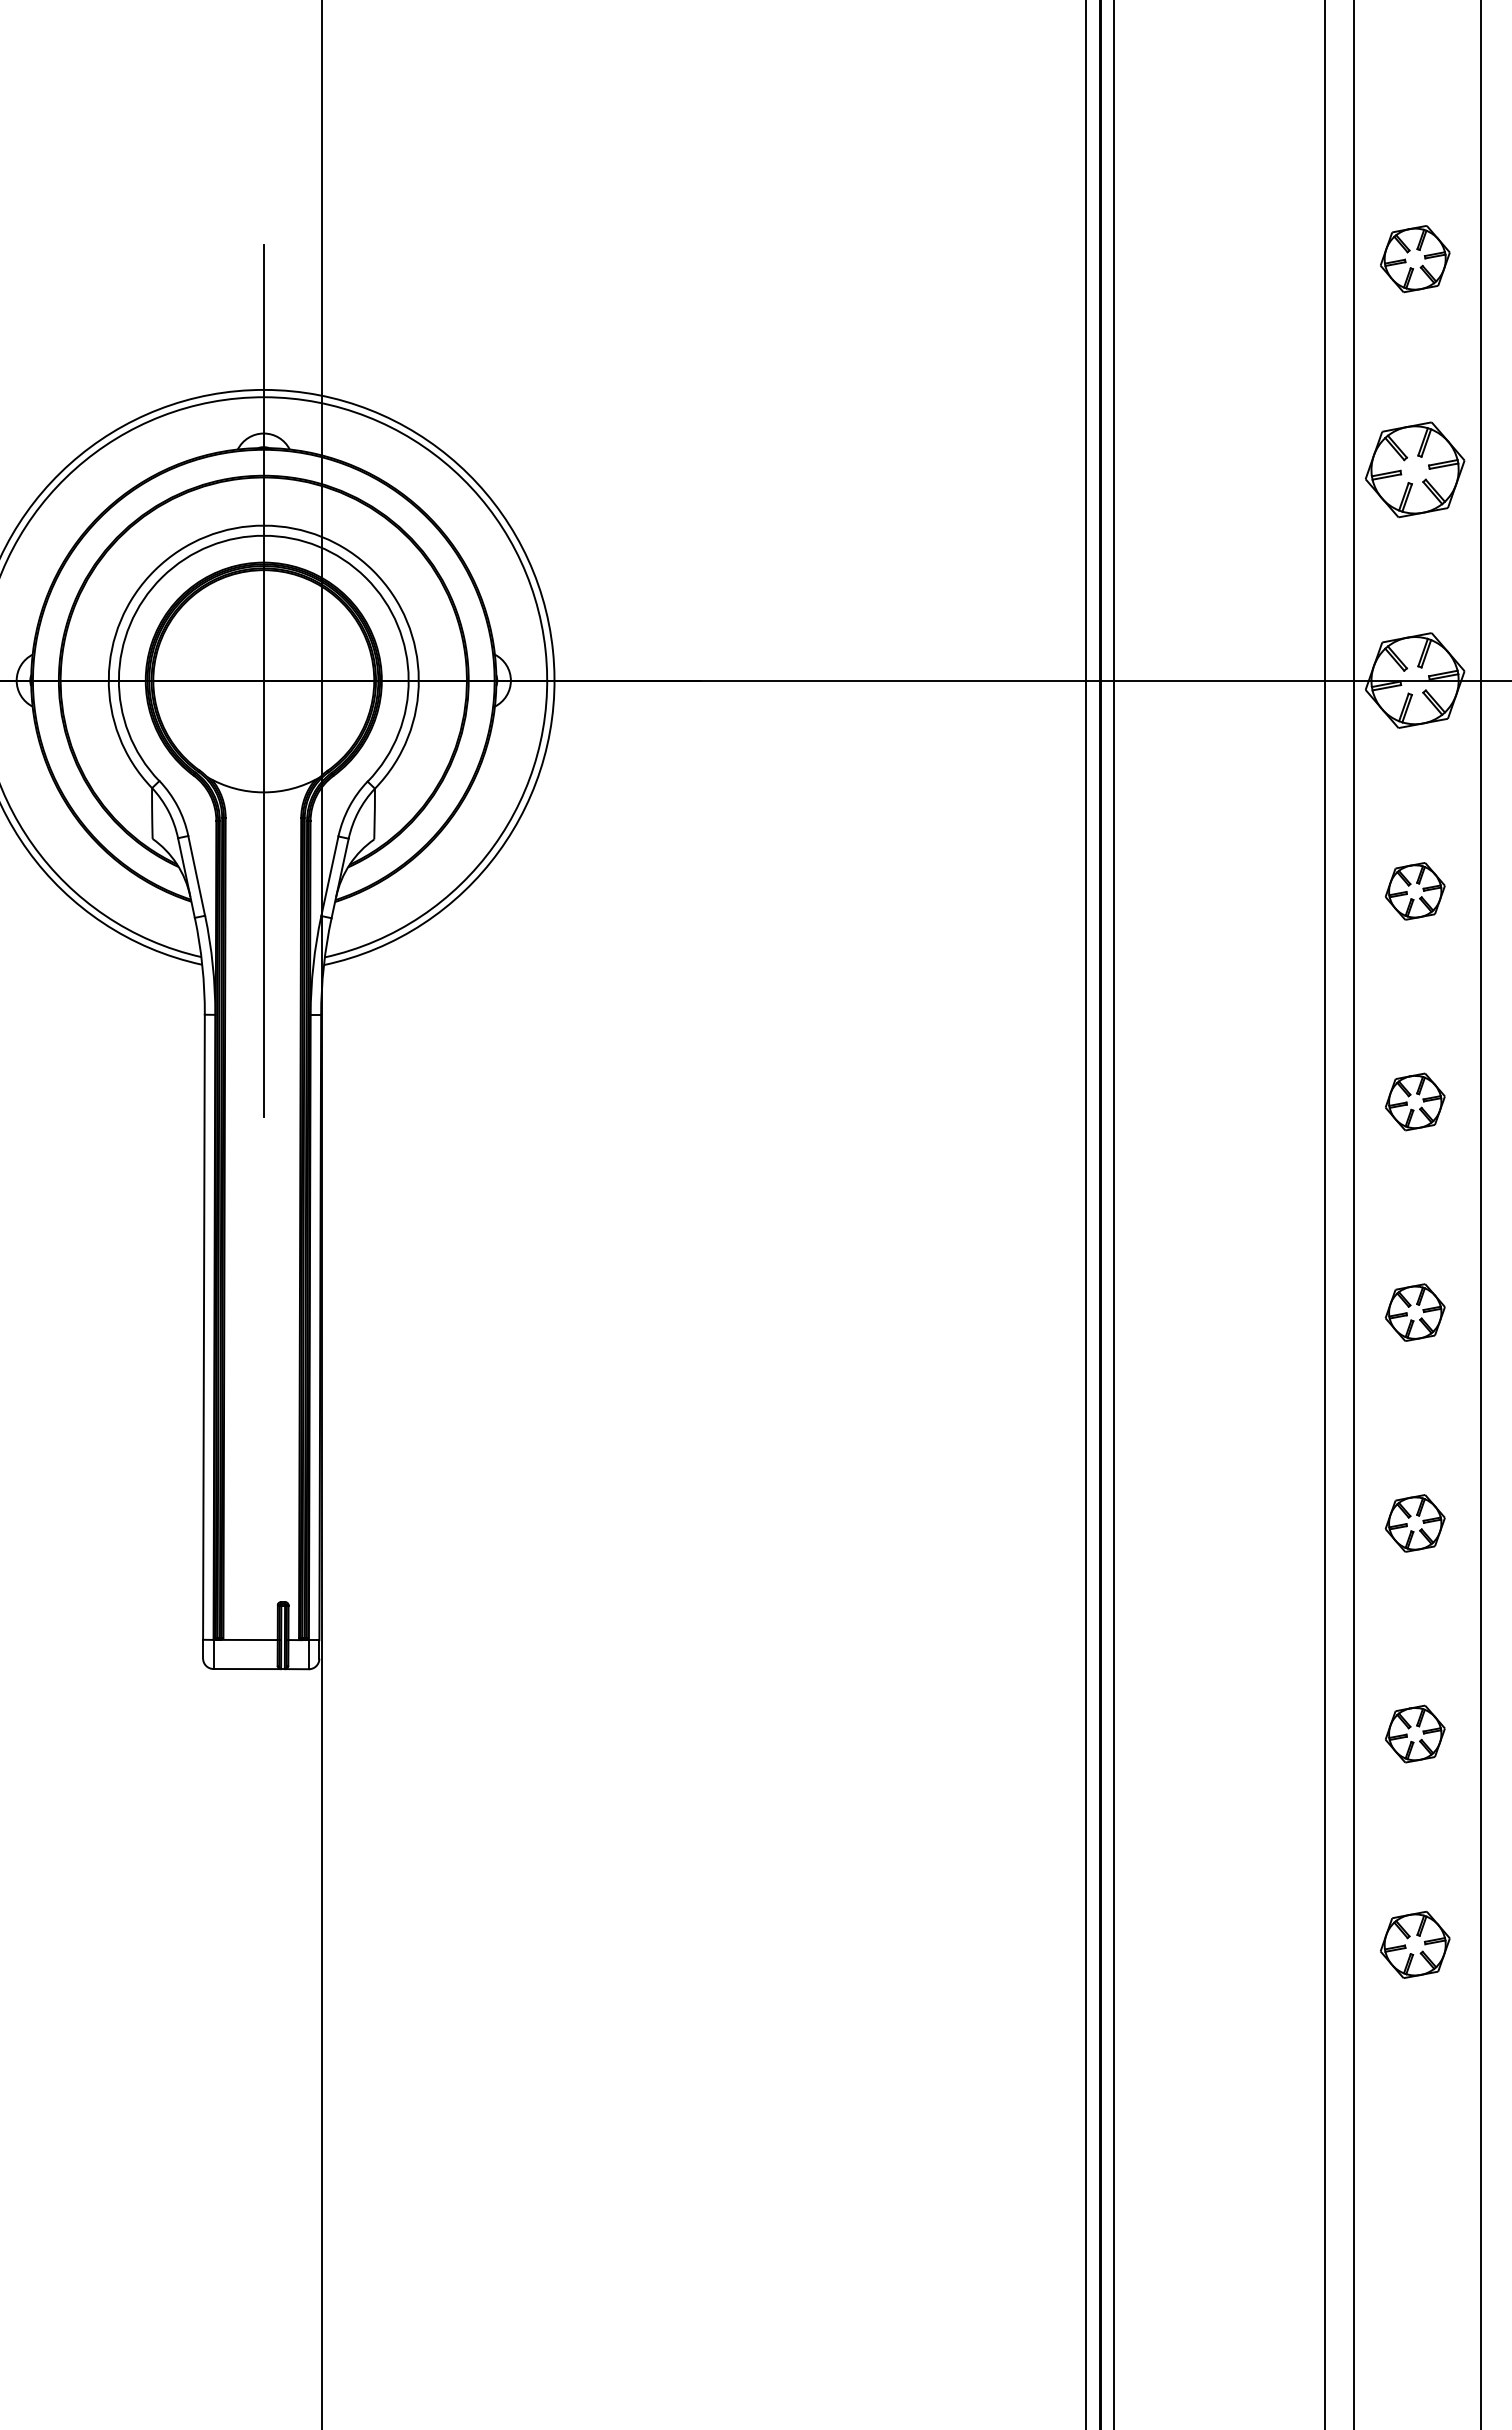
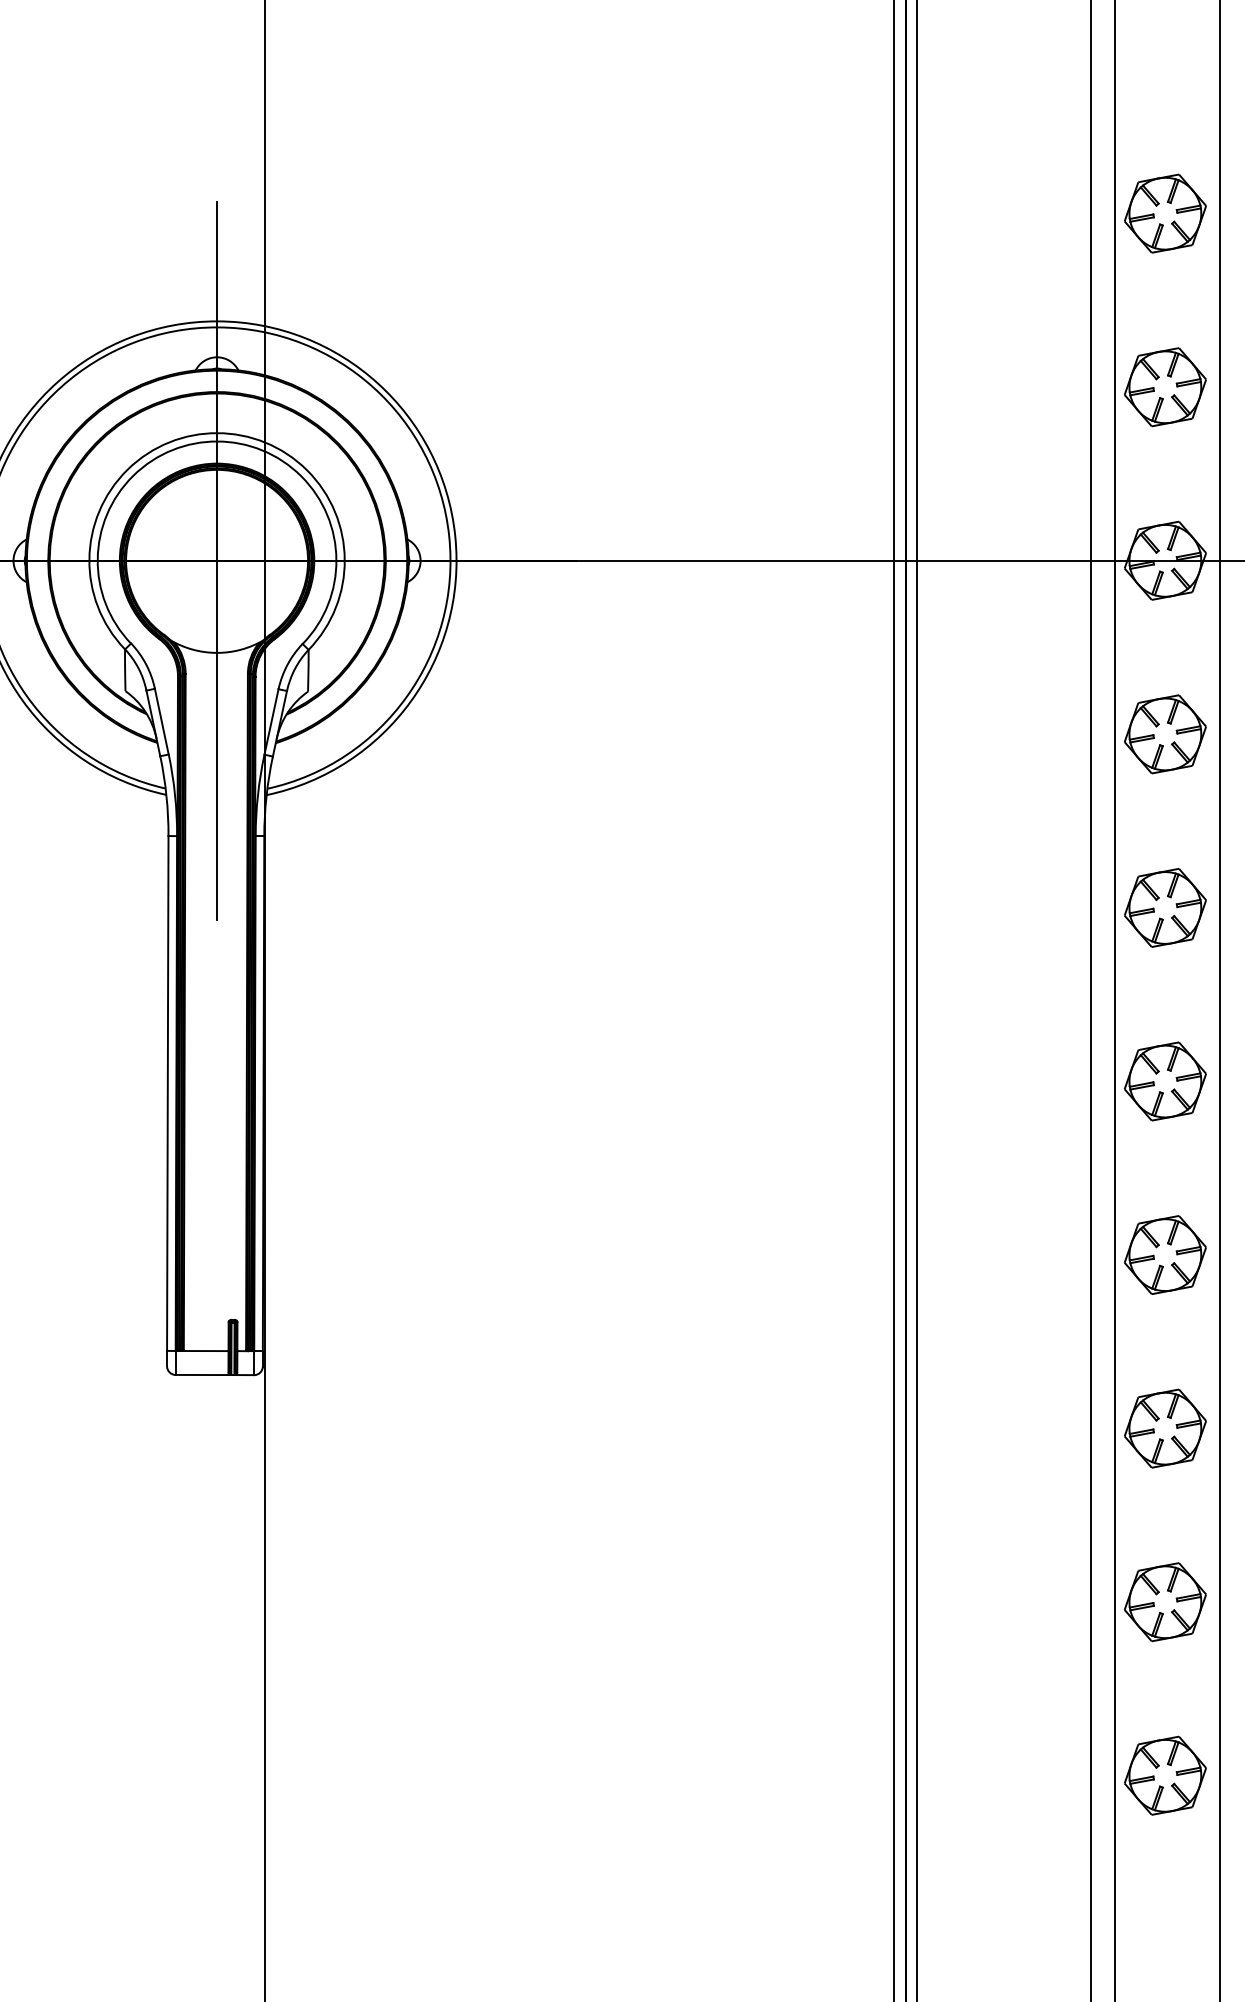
part: (1415, 258) -> (1165, 213), size x1.43
part: (1415, 891) -> (1165, 734), size x1.67
part: (1415, 1101) -> (1165, 907), size x1.67
part: (1415, 1312) -> (1165, 1081), size x1.67
part: (1415, 1523) -> (1165, 1255), size x1.67
part: (1415, 1733) -> (1165, 1428), size x1.67
part: (1415, 1944) -> (1165, 1601), size x1.43
part: (1415, 2155) -> (1165, 1775), added

